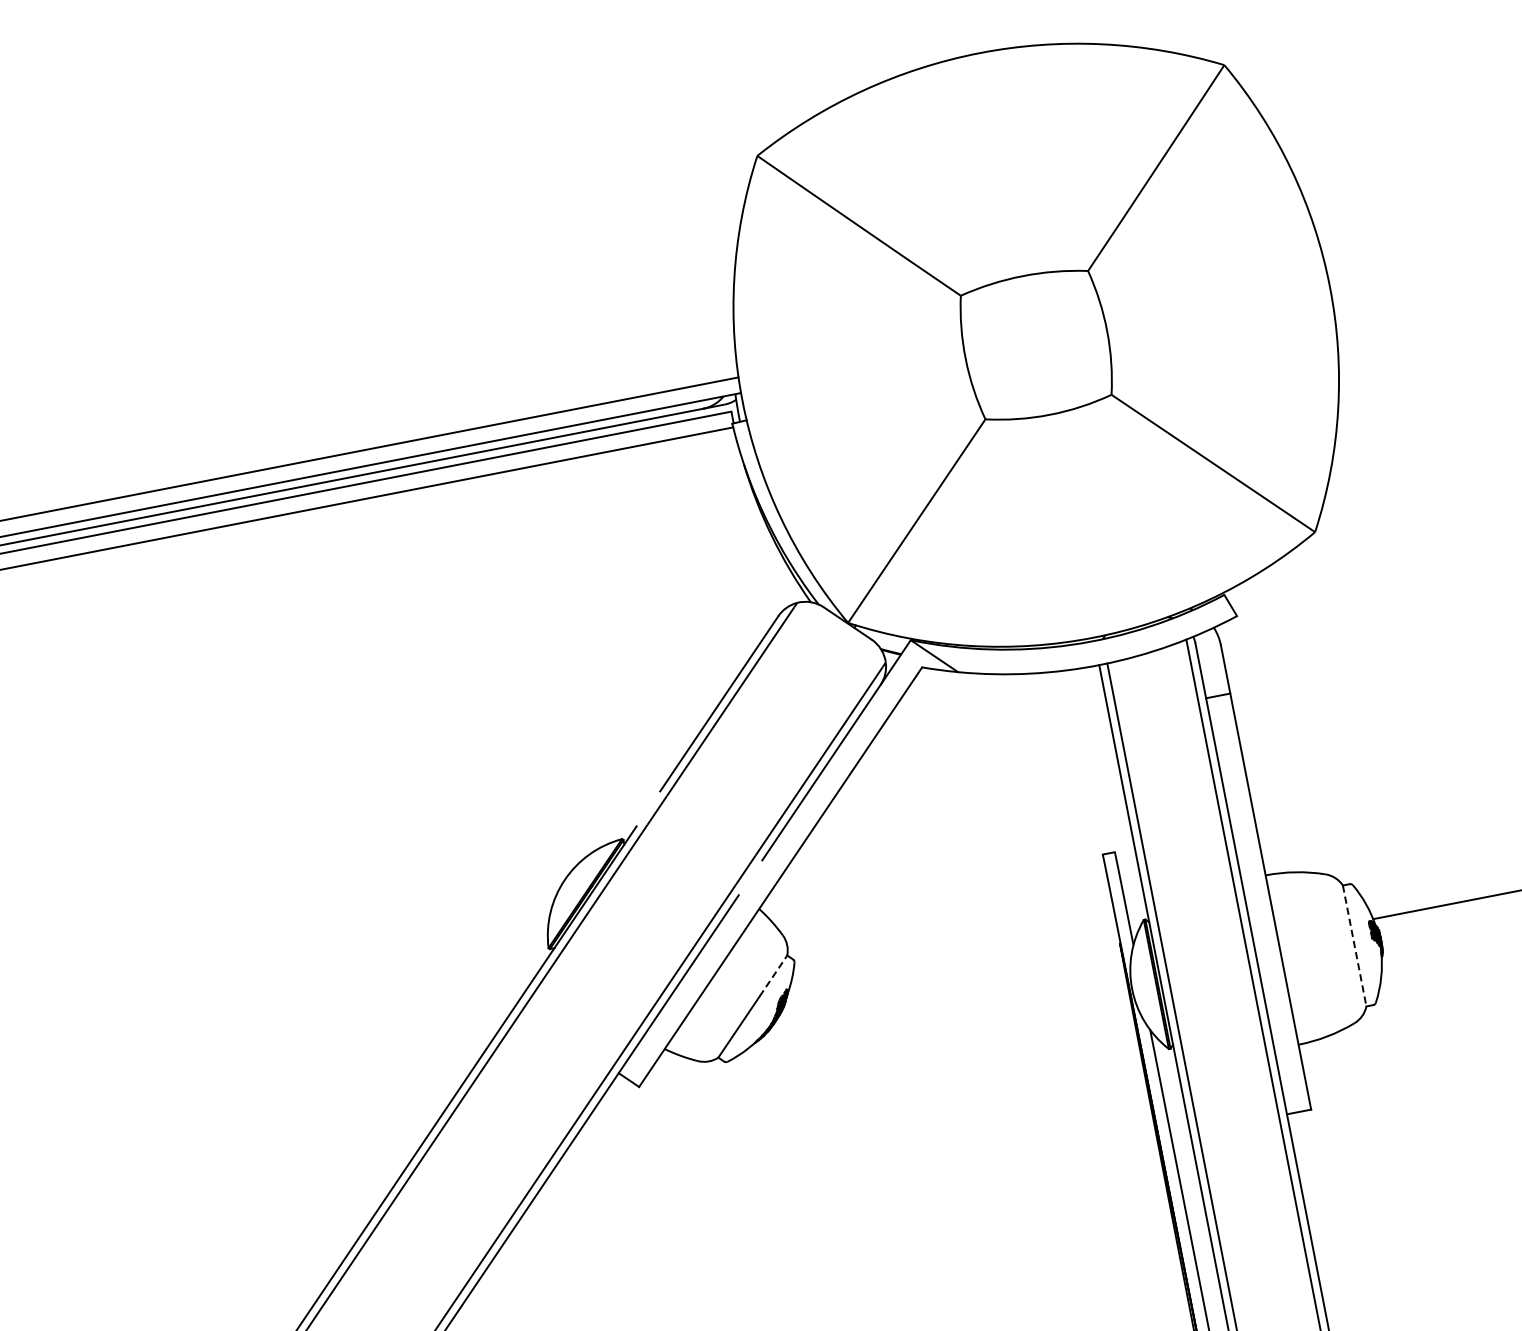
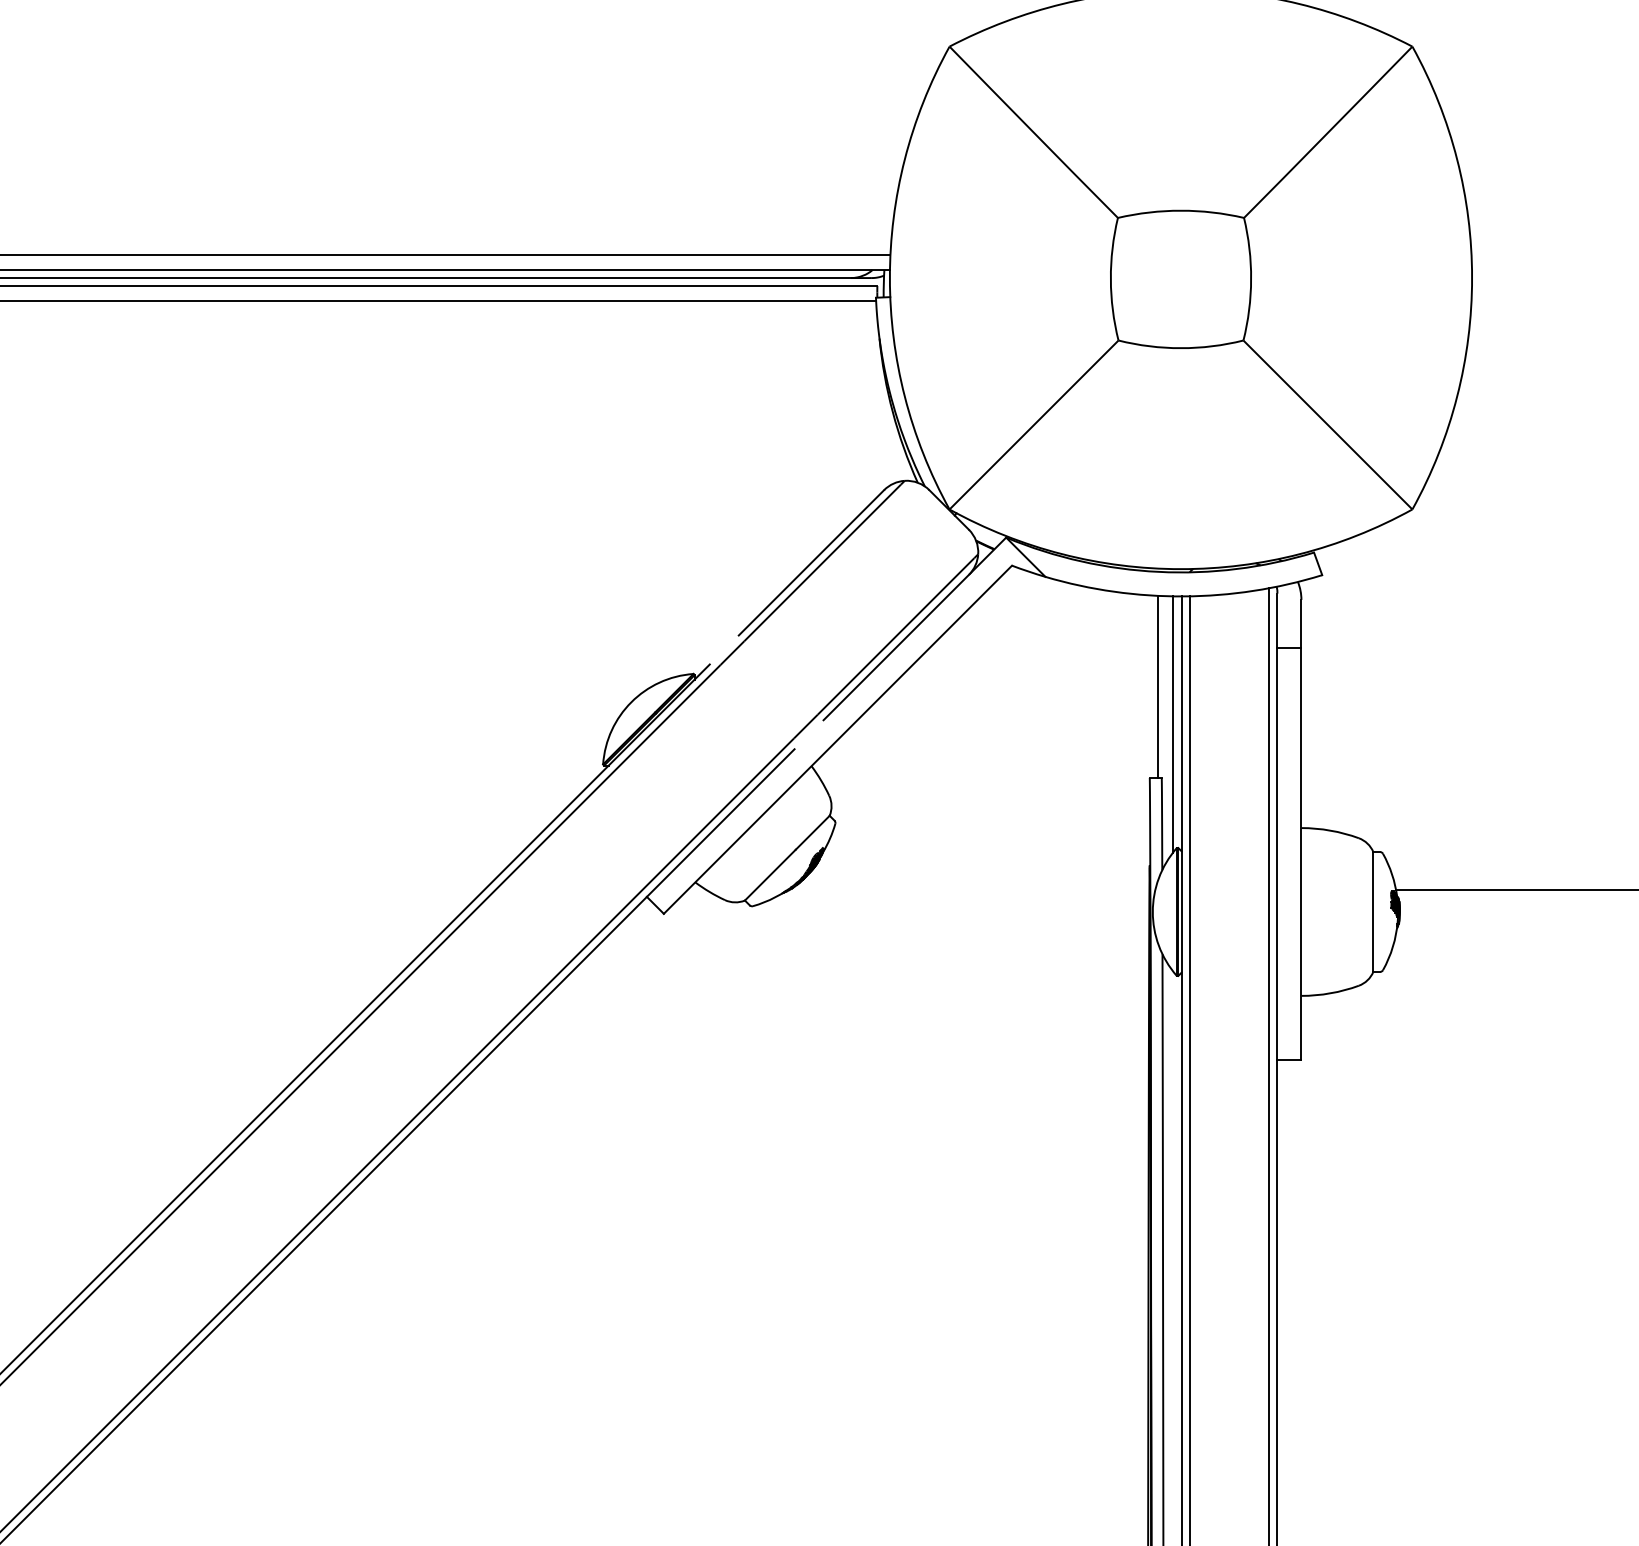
line: (1092, 760) -> (1157, 686), added
line: (1116, 795) -> (1173, 724), added
line: (1354, 945) -> (1373, 911), dashed -> solid
line: (773, 975) -> (812, 832), dashed -> solid

